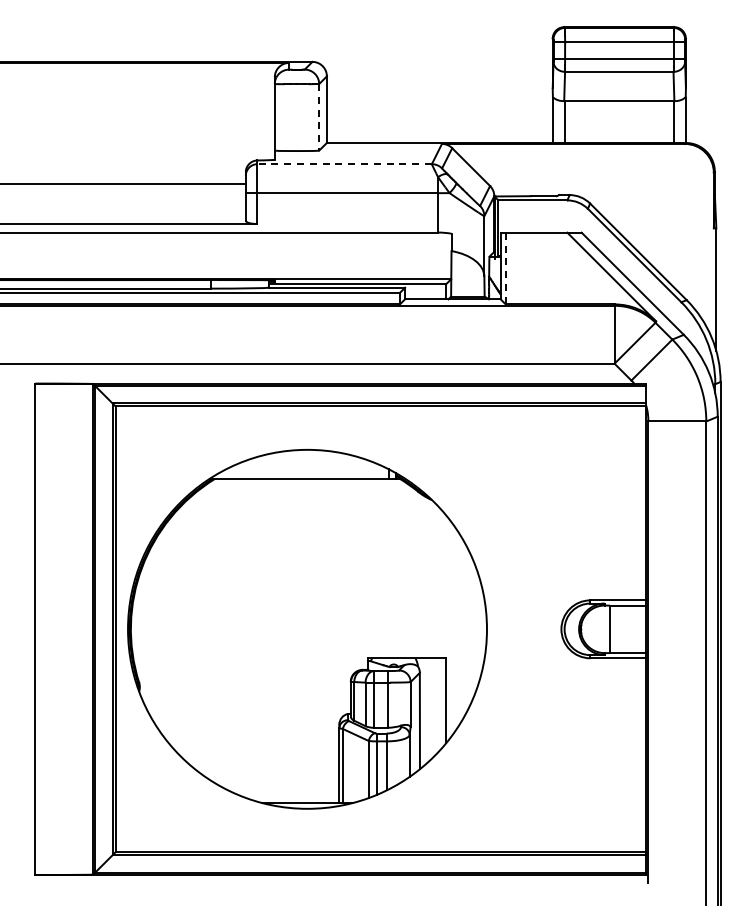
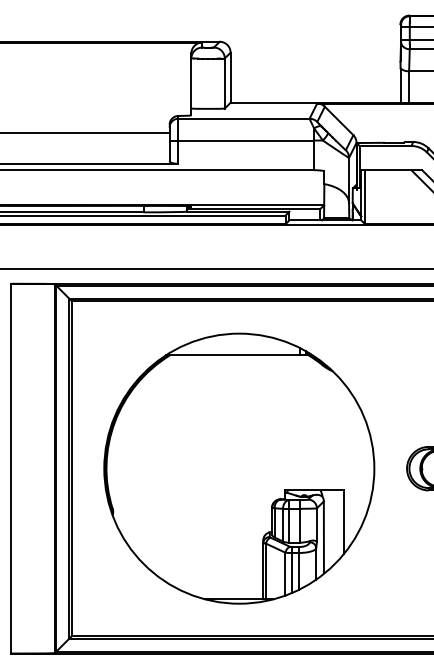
line: (319, 117) -> (225, 83), dashed -> solid
line: (344, 164) -> (243, 118), dashed -> solid
line: (505, 268) -> (364, 197), dashed -> solid
part: (307, 629) -> (239, 468), moved

